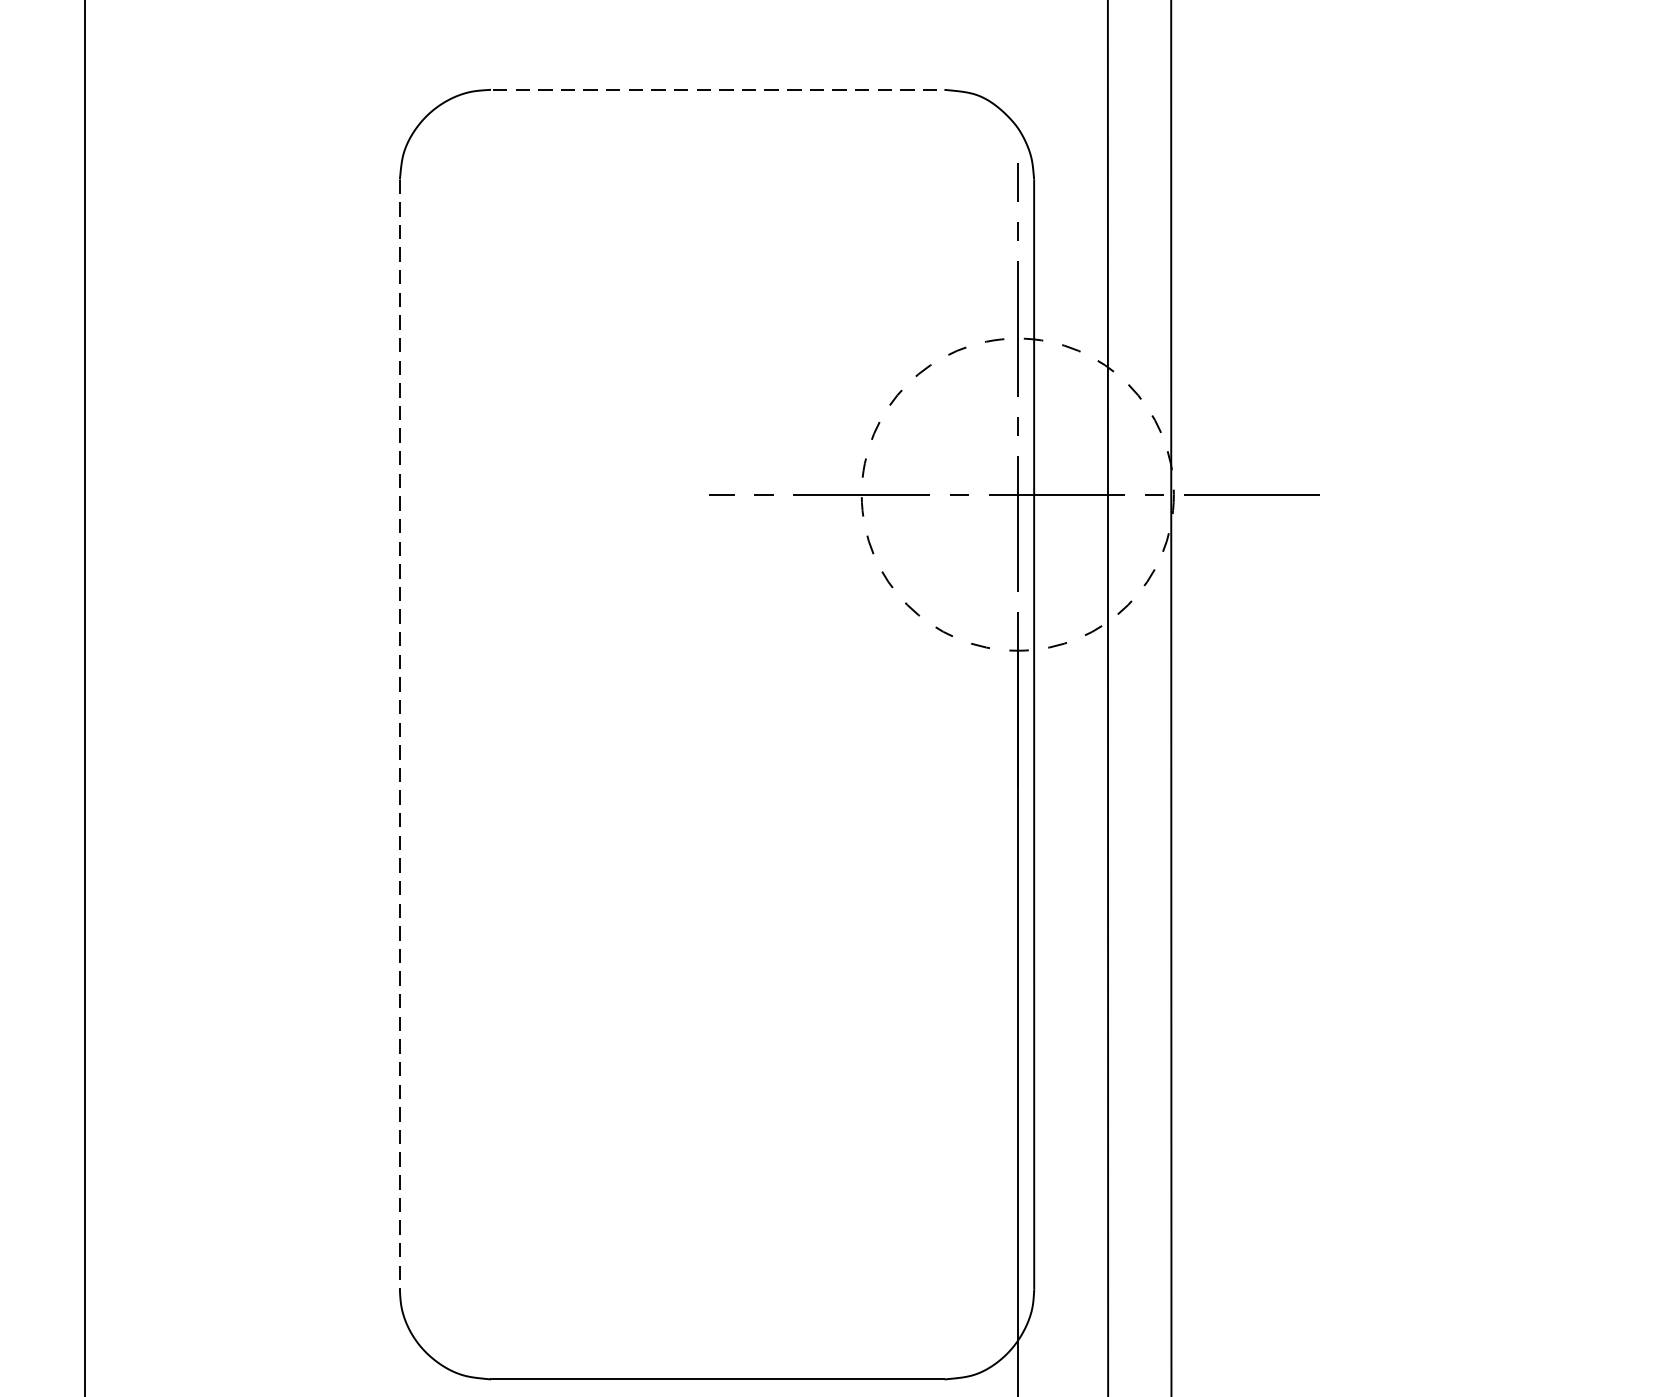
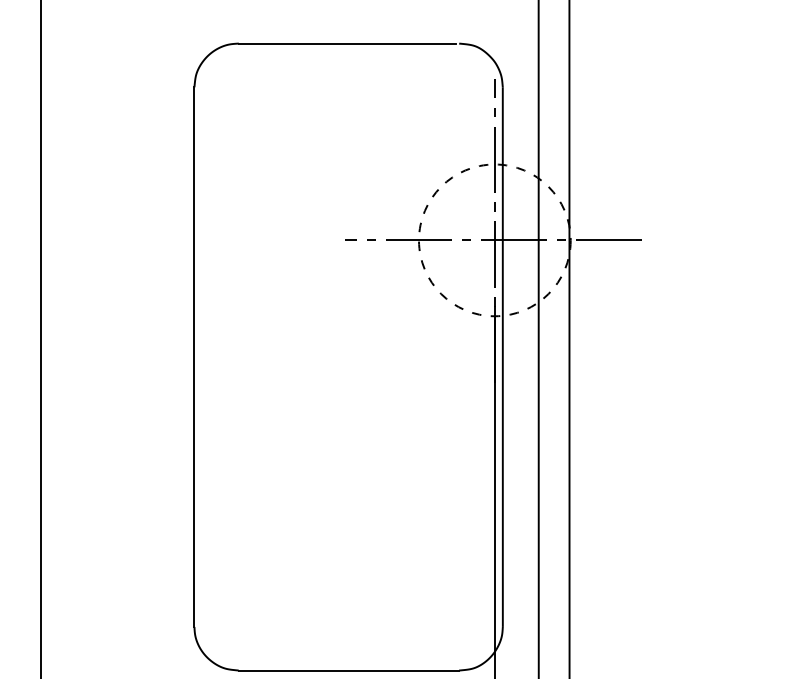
line: (712, 89) -> (346, 43), dashed -> solid
line: (399, 735) -> (194, 357), dashed -> solid

